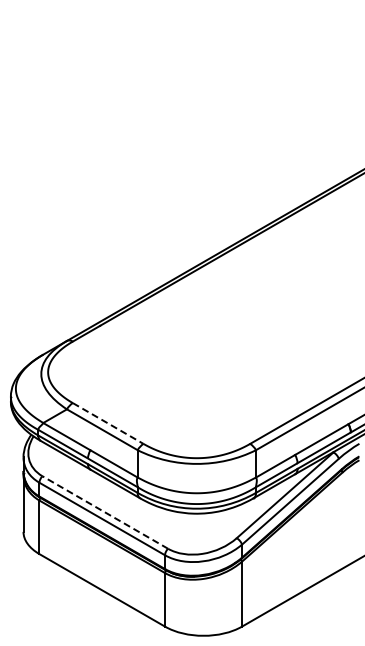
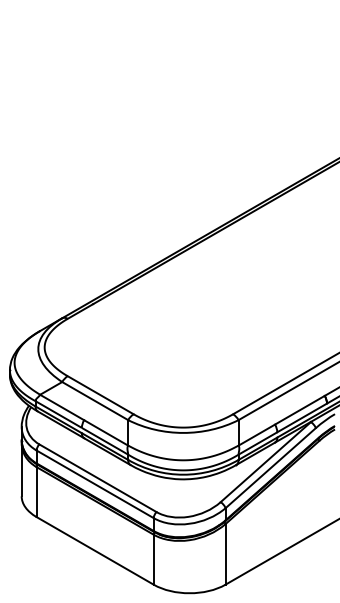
line: (108, 423) -> (100, 395), dashed -> solid
line: (105, 512) -> (98, 478), dashed -> solid

